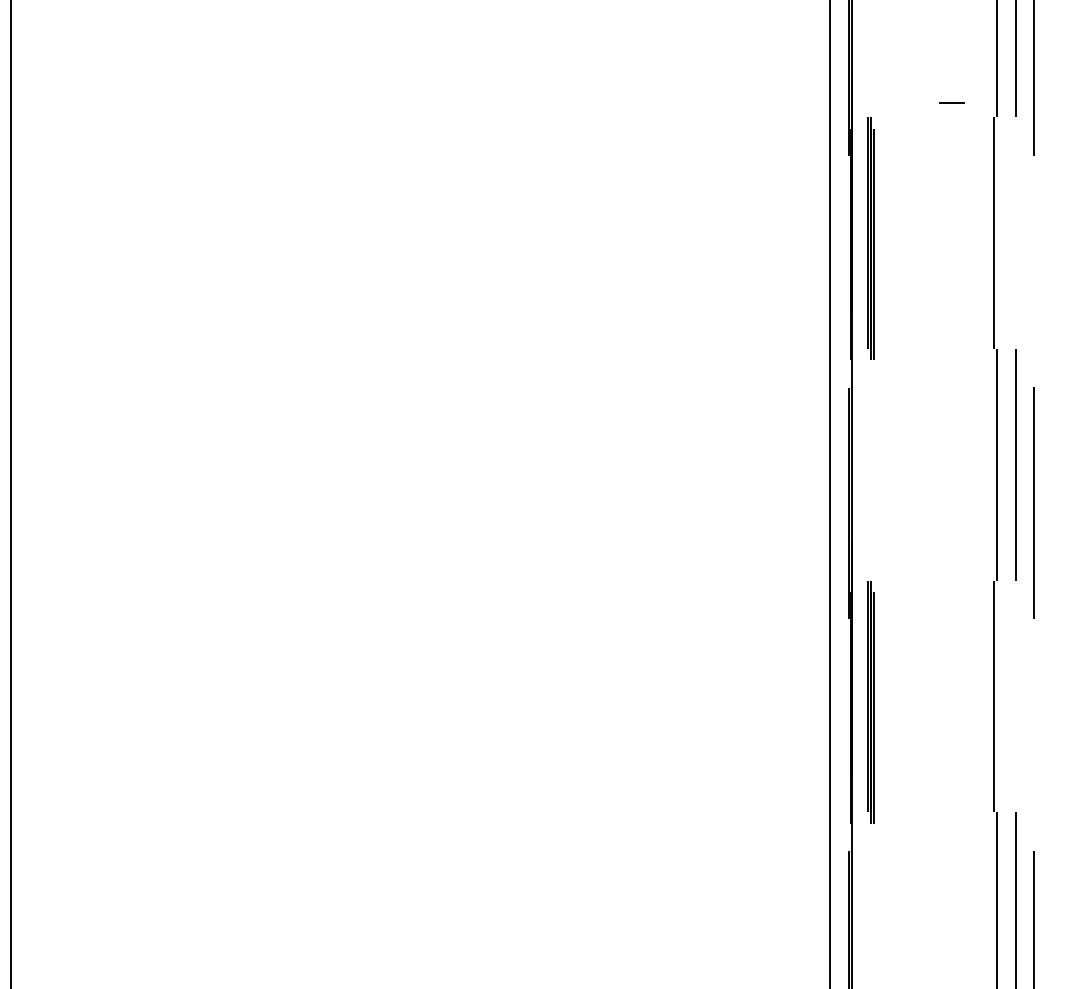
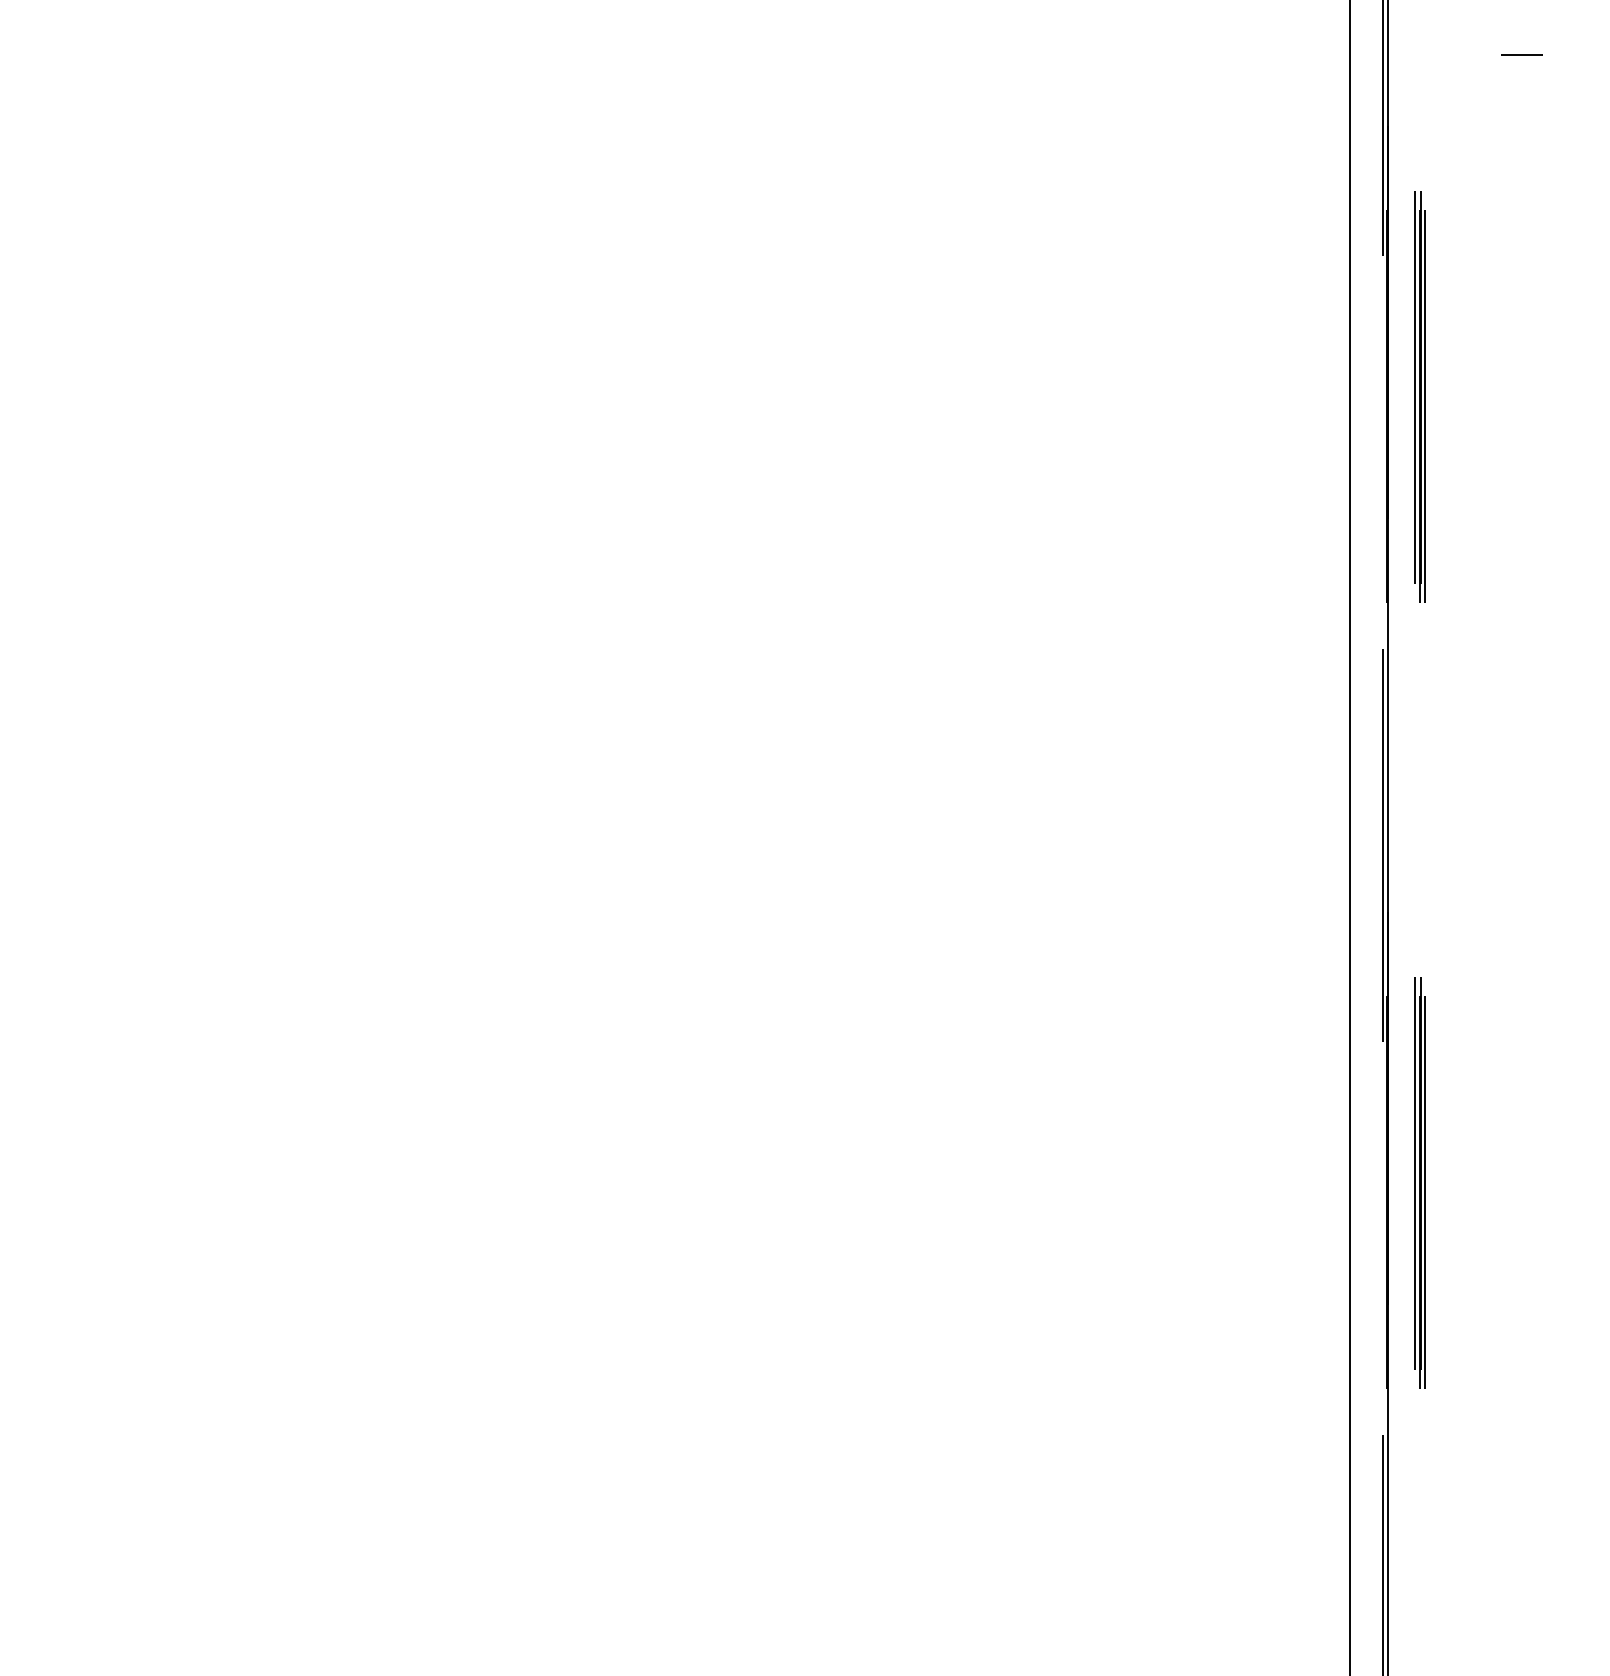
line: (951, 102) -> (1521, 54), moved

